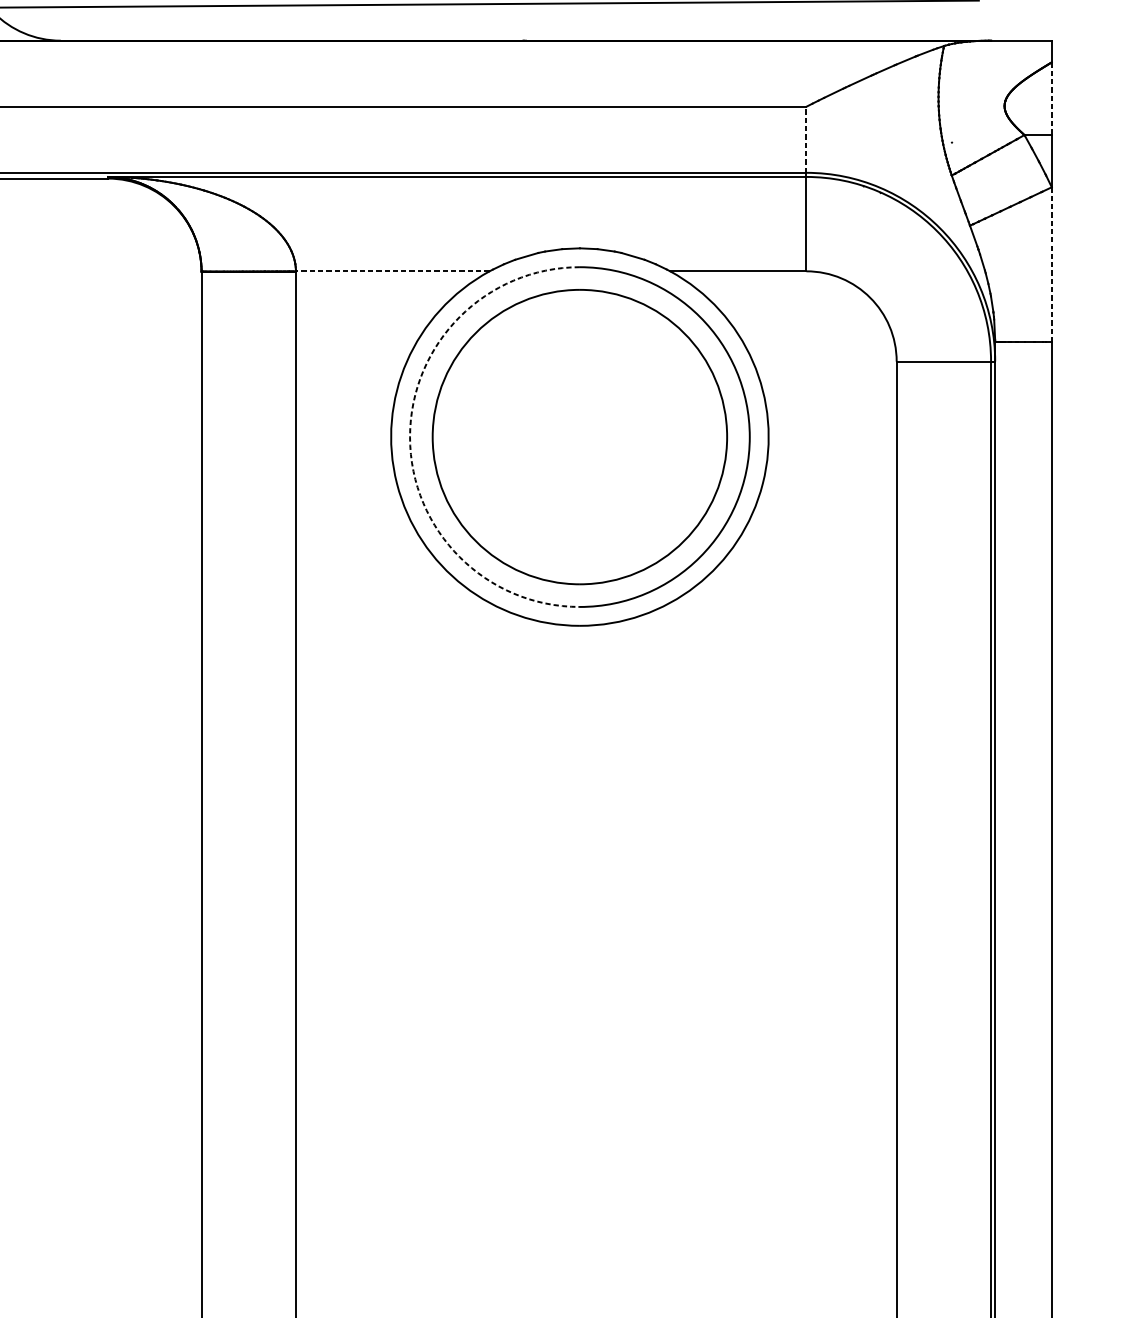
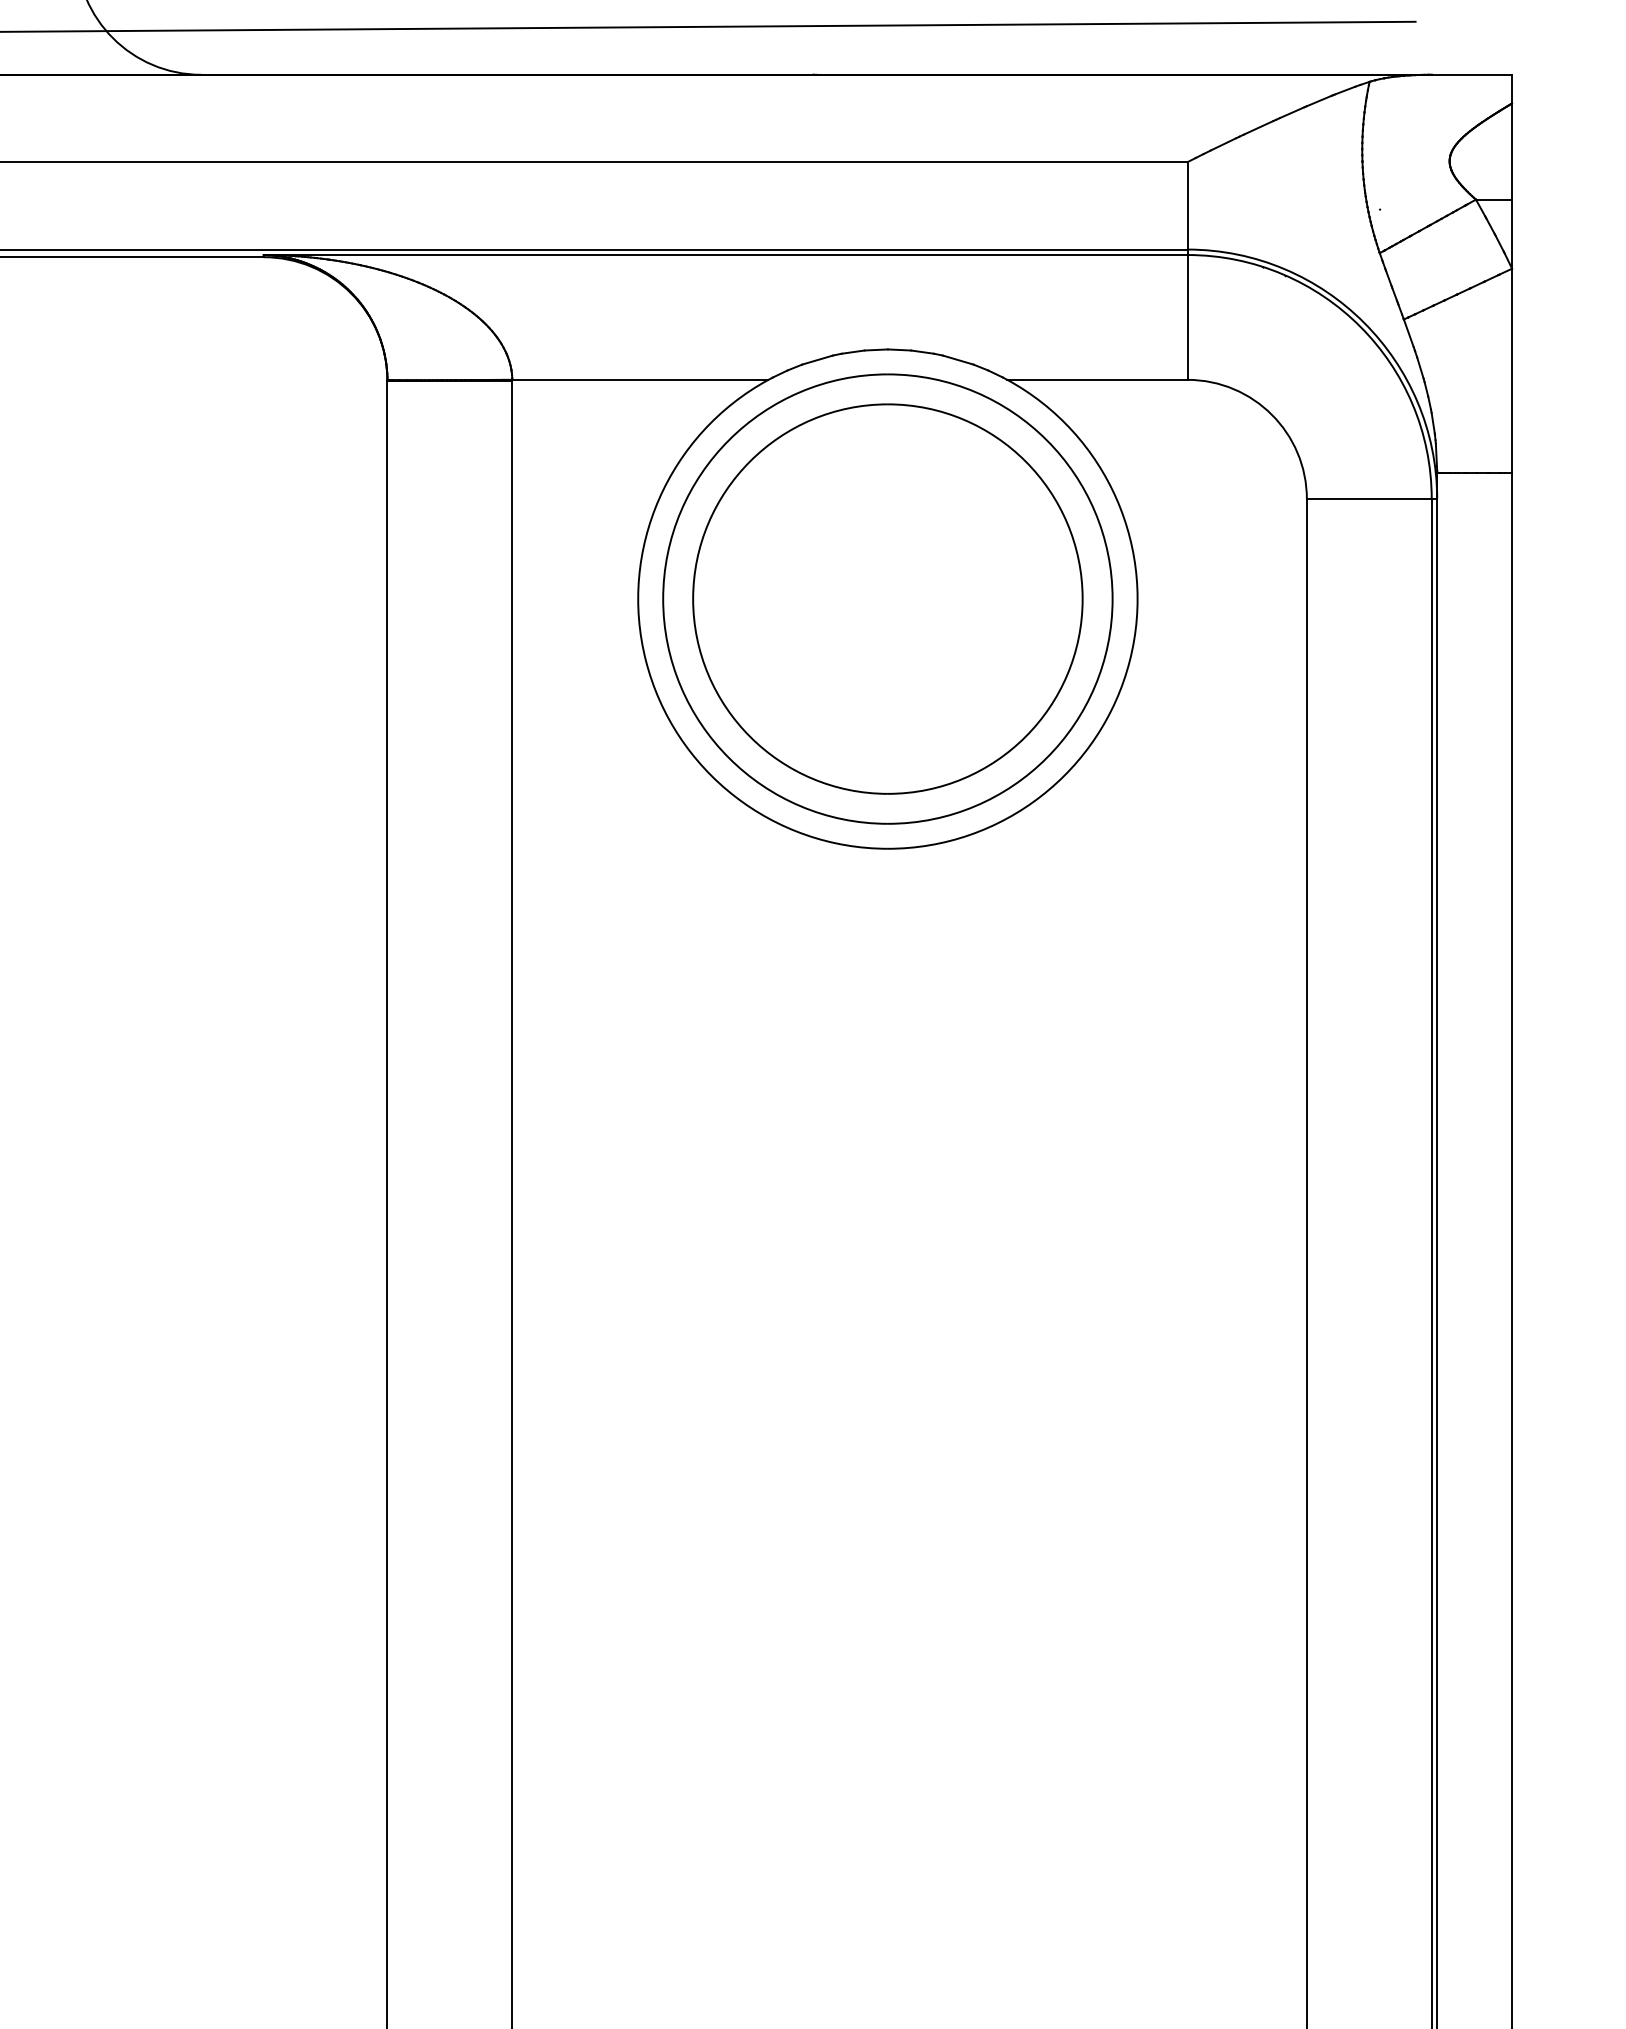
line: (1052, 99) -> (1512, 152), dashed -> solid
line: (806, 139) -> (1187, 205), dashed -> solid
line: (1052, 264) -> (1512, 370), dashed -> solid
line: (392, 271) -> (639, 379), dashed -> solid
arc: (410, 437) -> (663, 599), dashed -> solid

